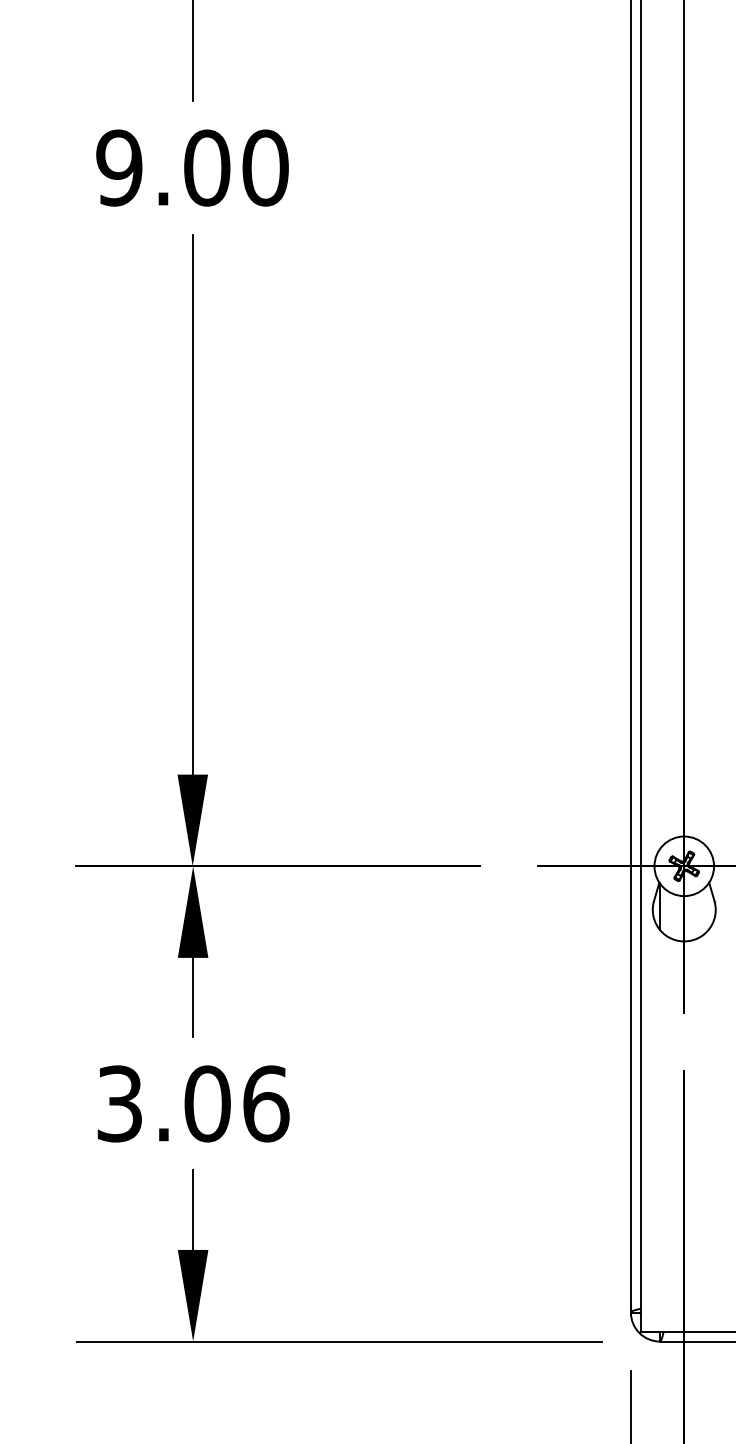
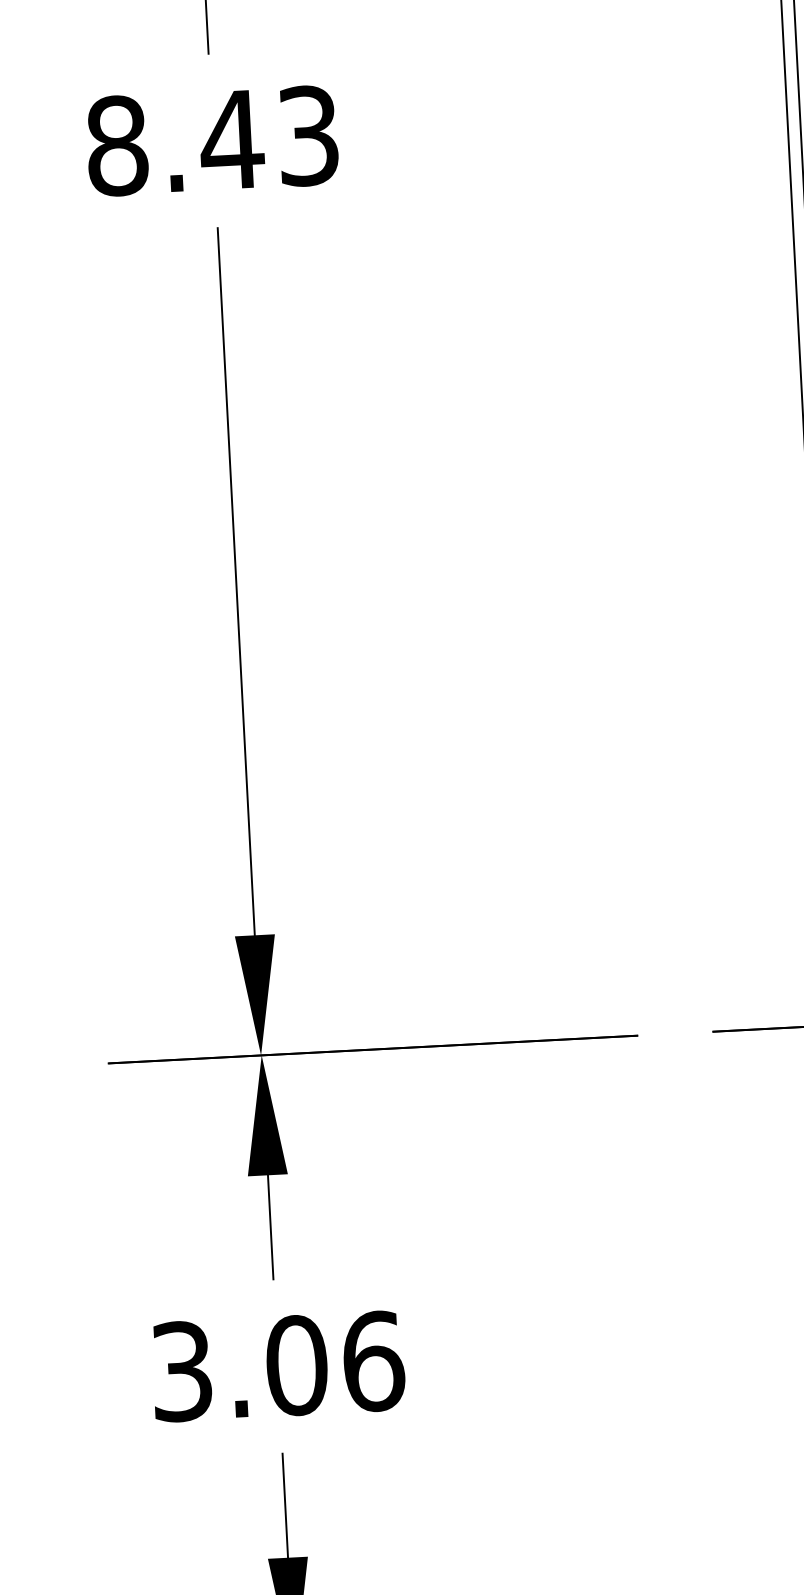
text: (192, 167) -> (212, 140), 9.00 -> 8.43

